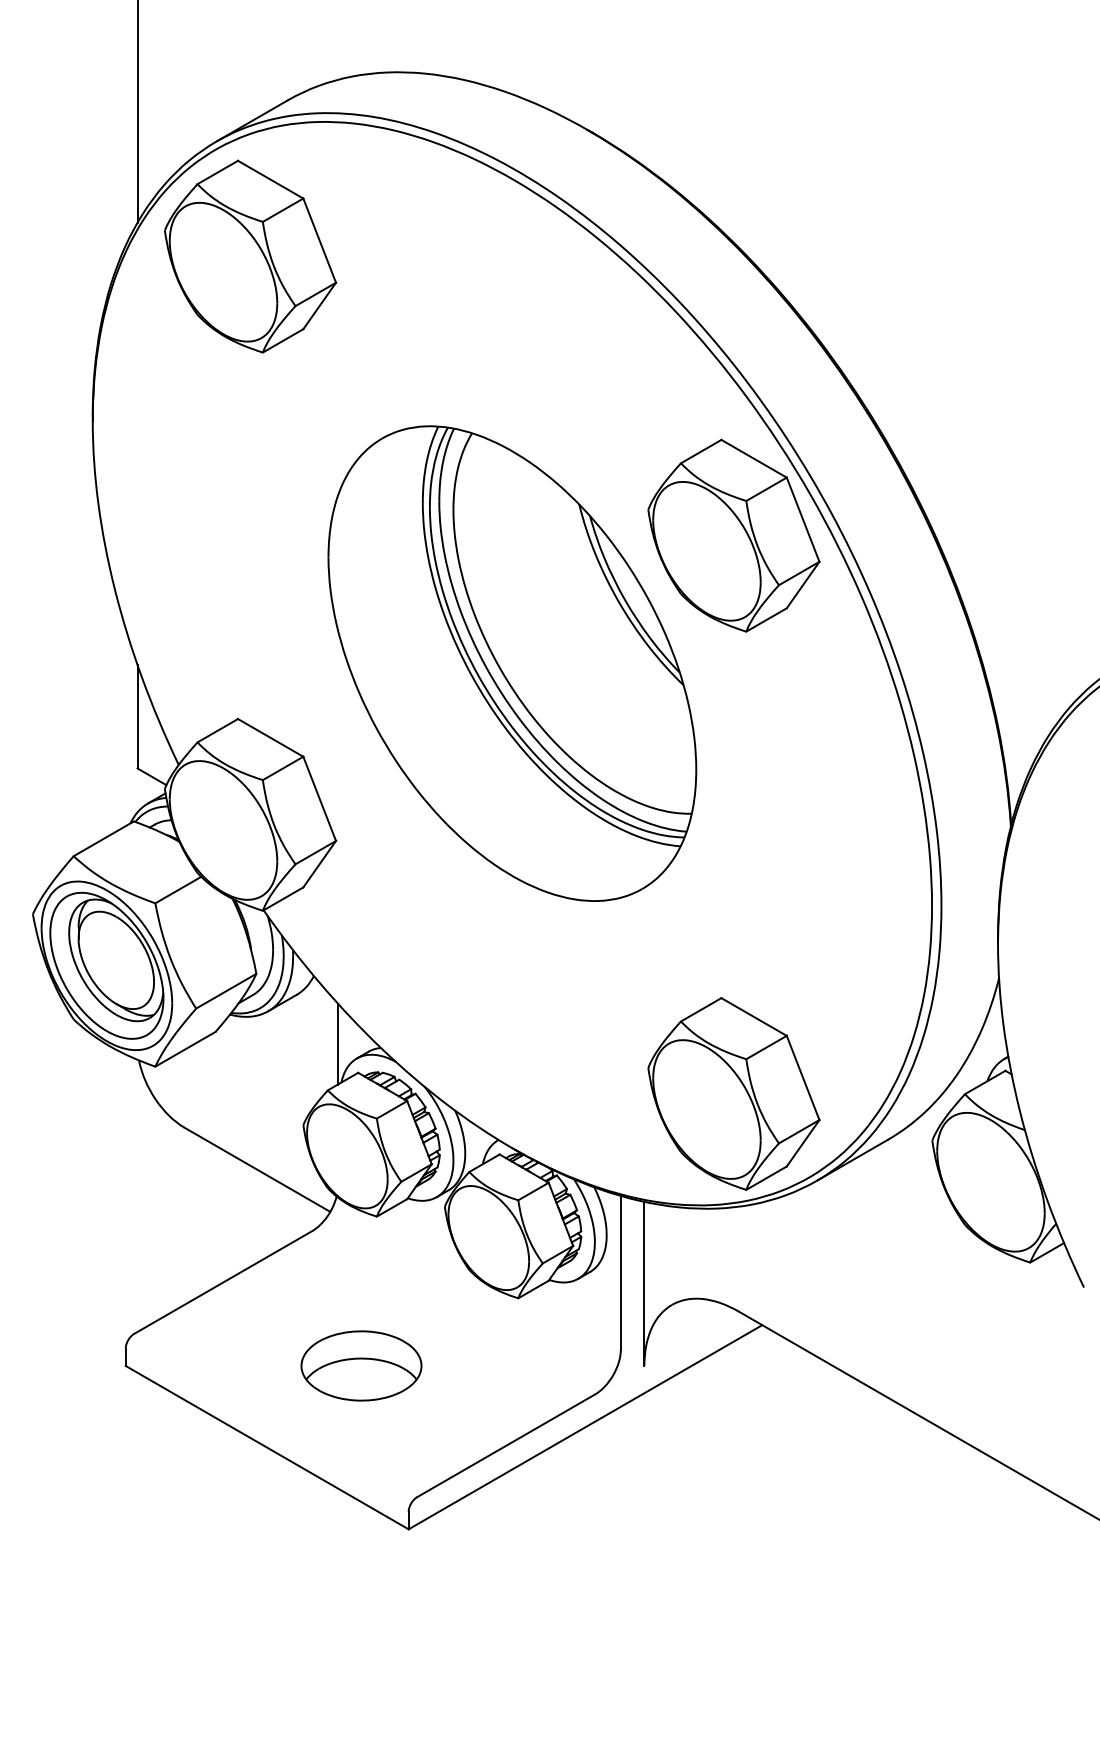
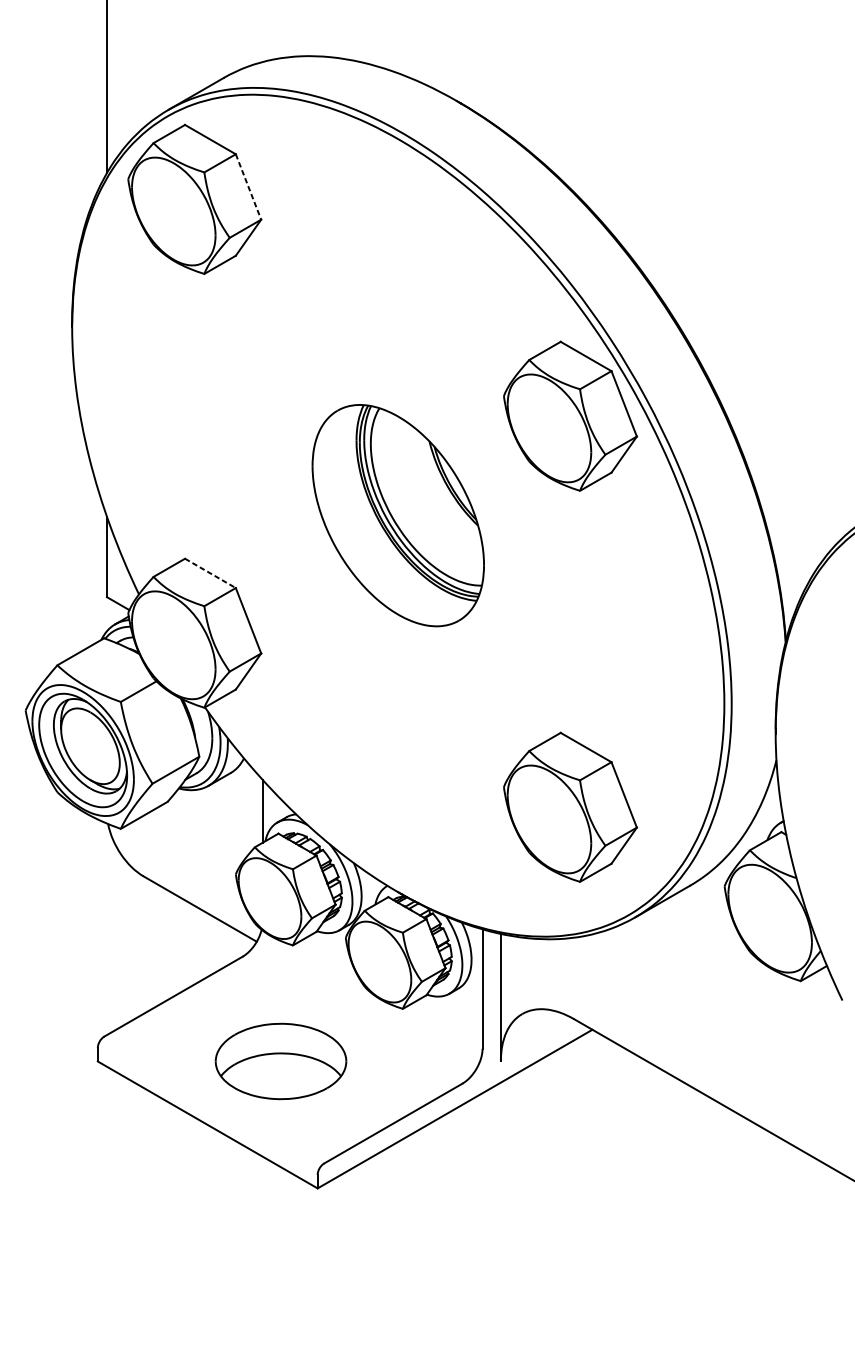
line: (319, 241) -> (248, 187), solid -> dashed
part: (512, 663) -> (398, 515), size x0.6
line: (270, 737) -> (210, 573), solid -> dashed
part: (733, 1093) -> (570, 806), moved
part: (361, 1365) -> (281, 1061), size x1.4

